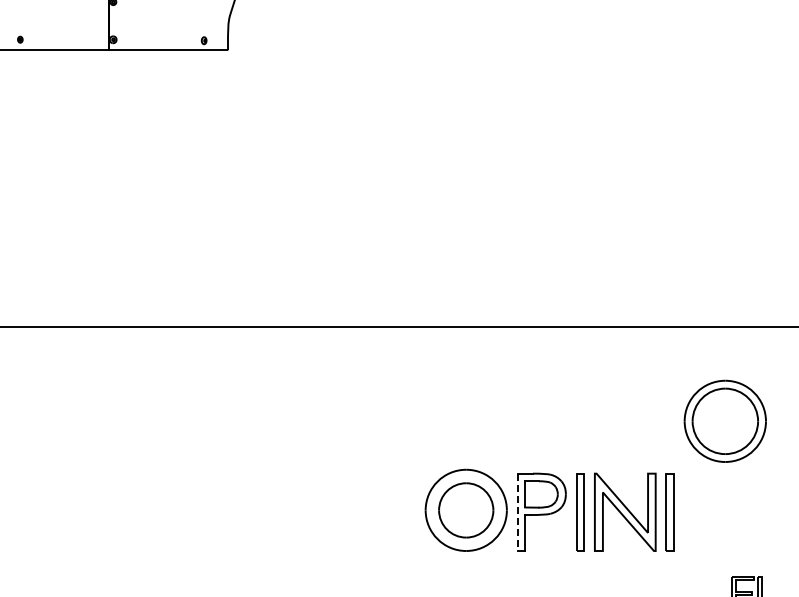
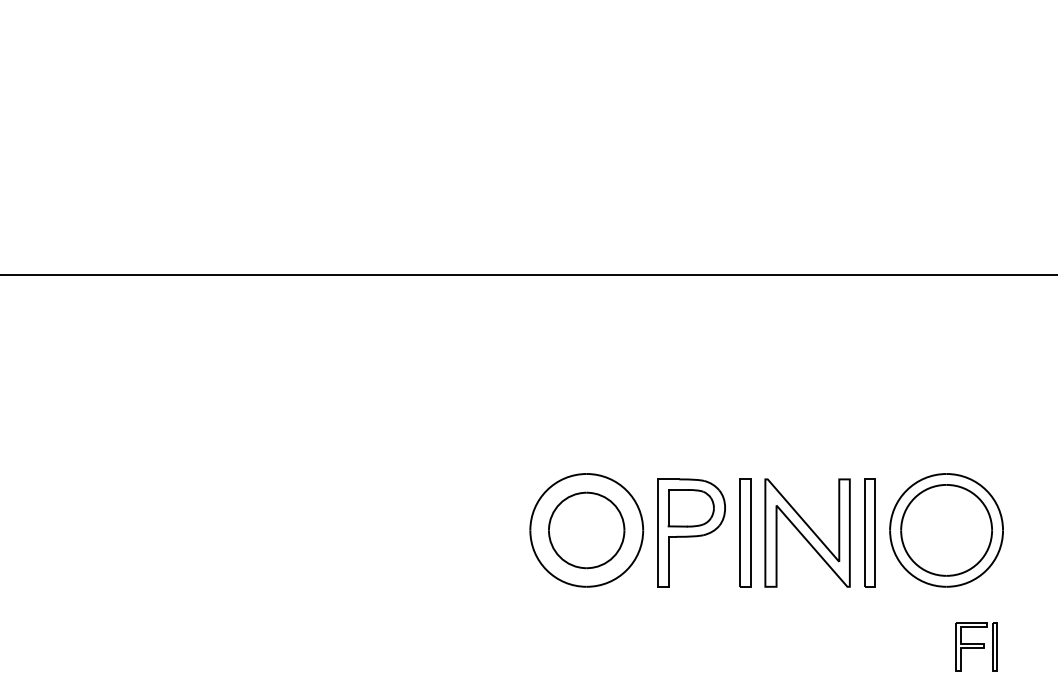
part: (724, 420) -> (945, 529), moved
line: (517, 512) -> (657, 533), dashed -> solid

